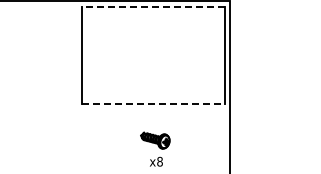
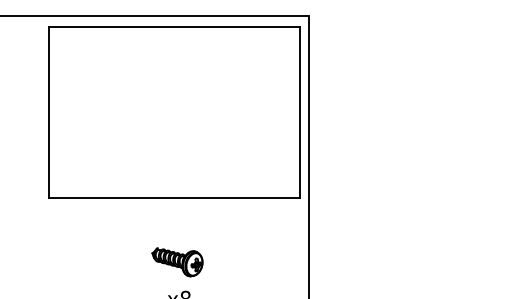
line: (153, 6) -> (174, 26), dashed -> solid
line: (153, 104) -> (174, 198), dashed -> solid

